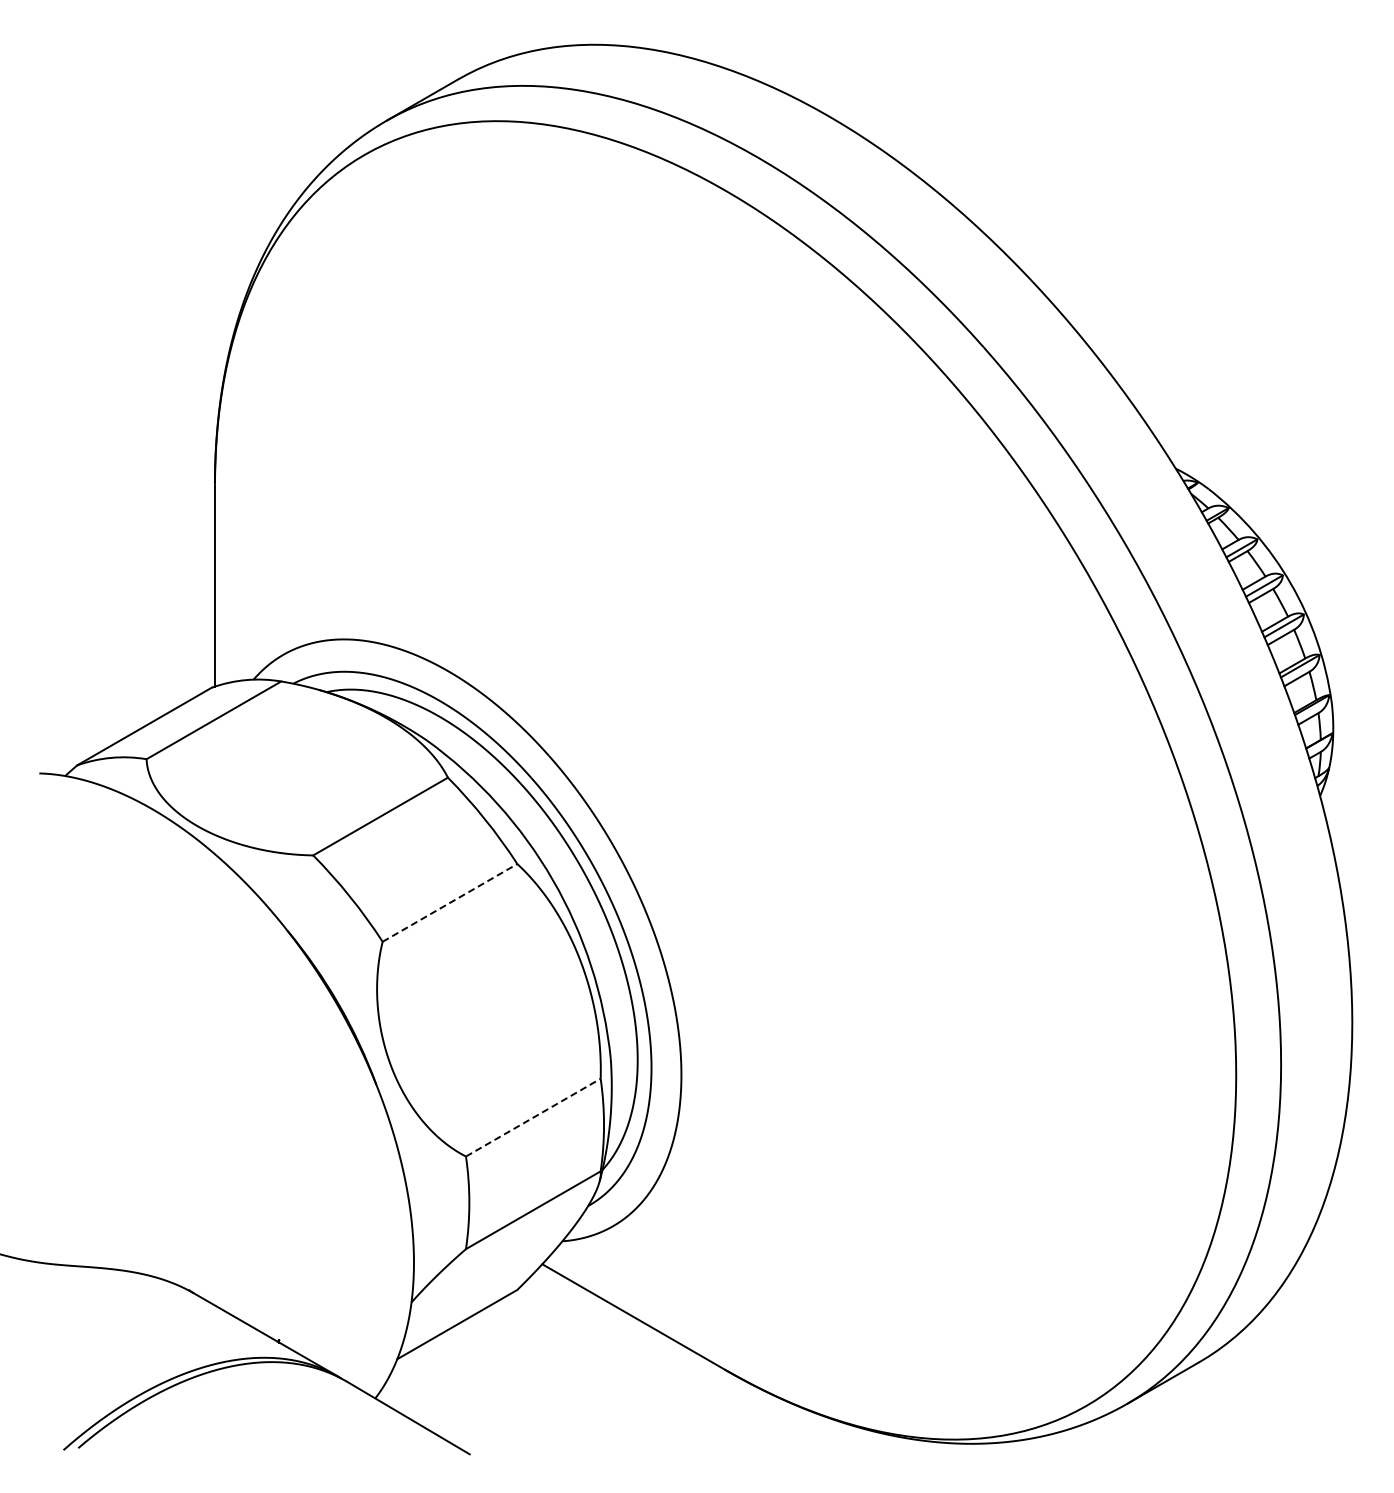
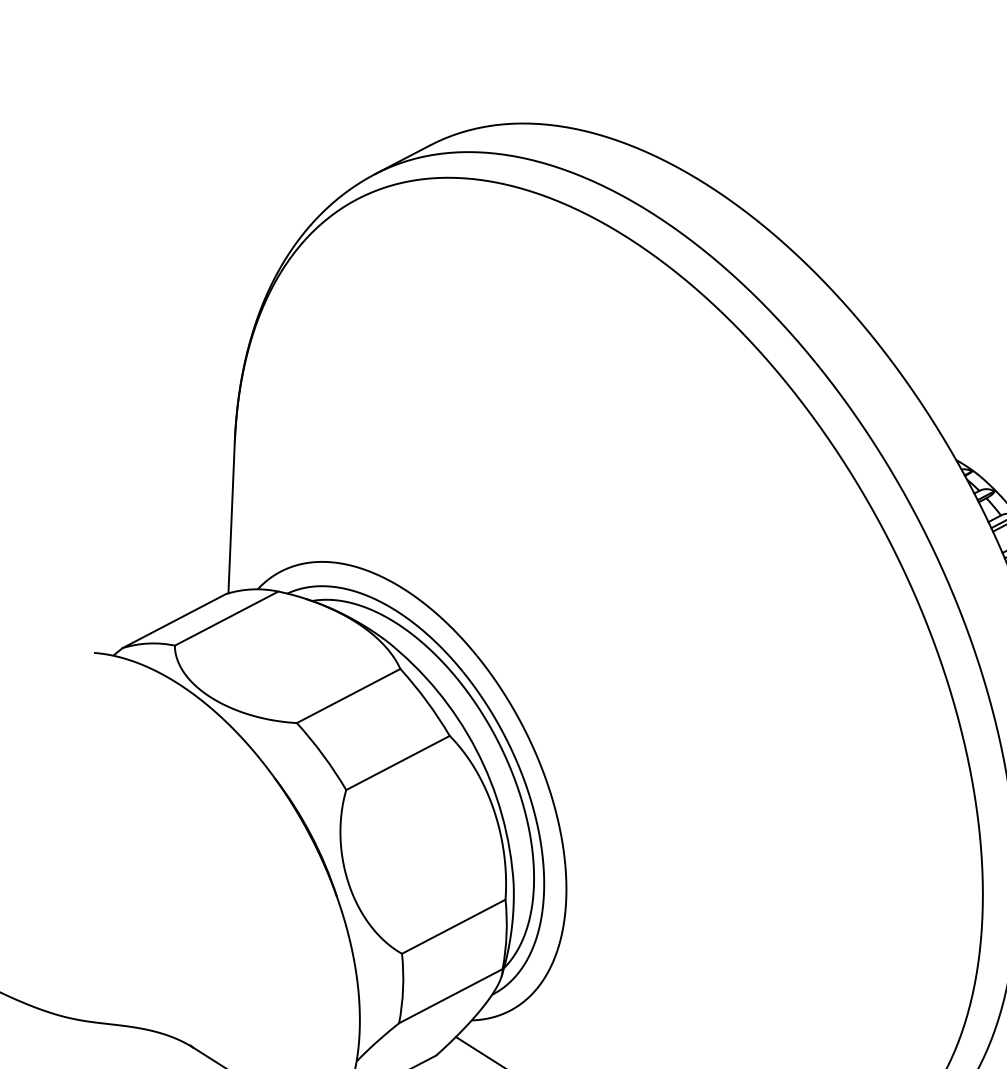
line: (450, 902) -> (398, 762), dashed -> solid
line: (533, 1117) -> (453, 926), dashed -> solid

